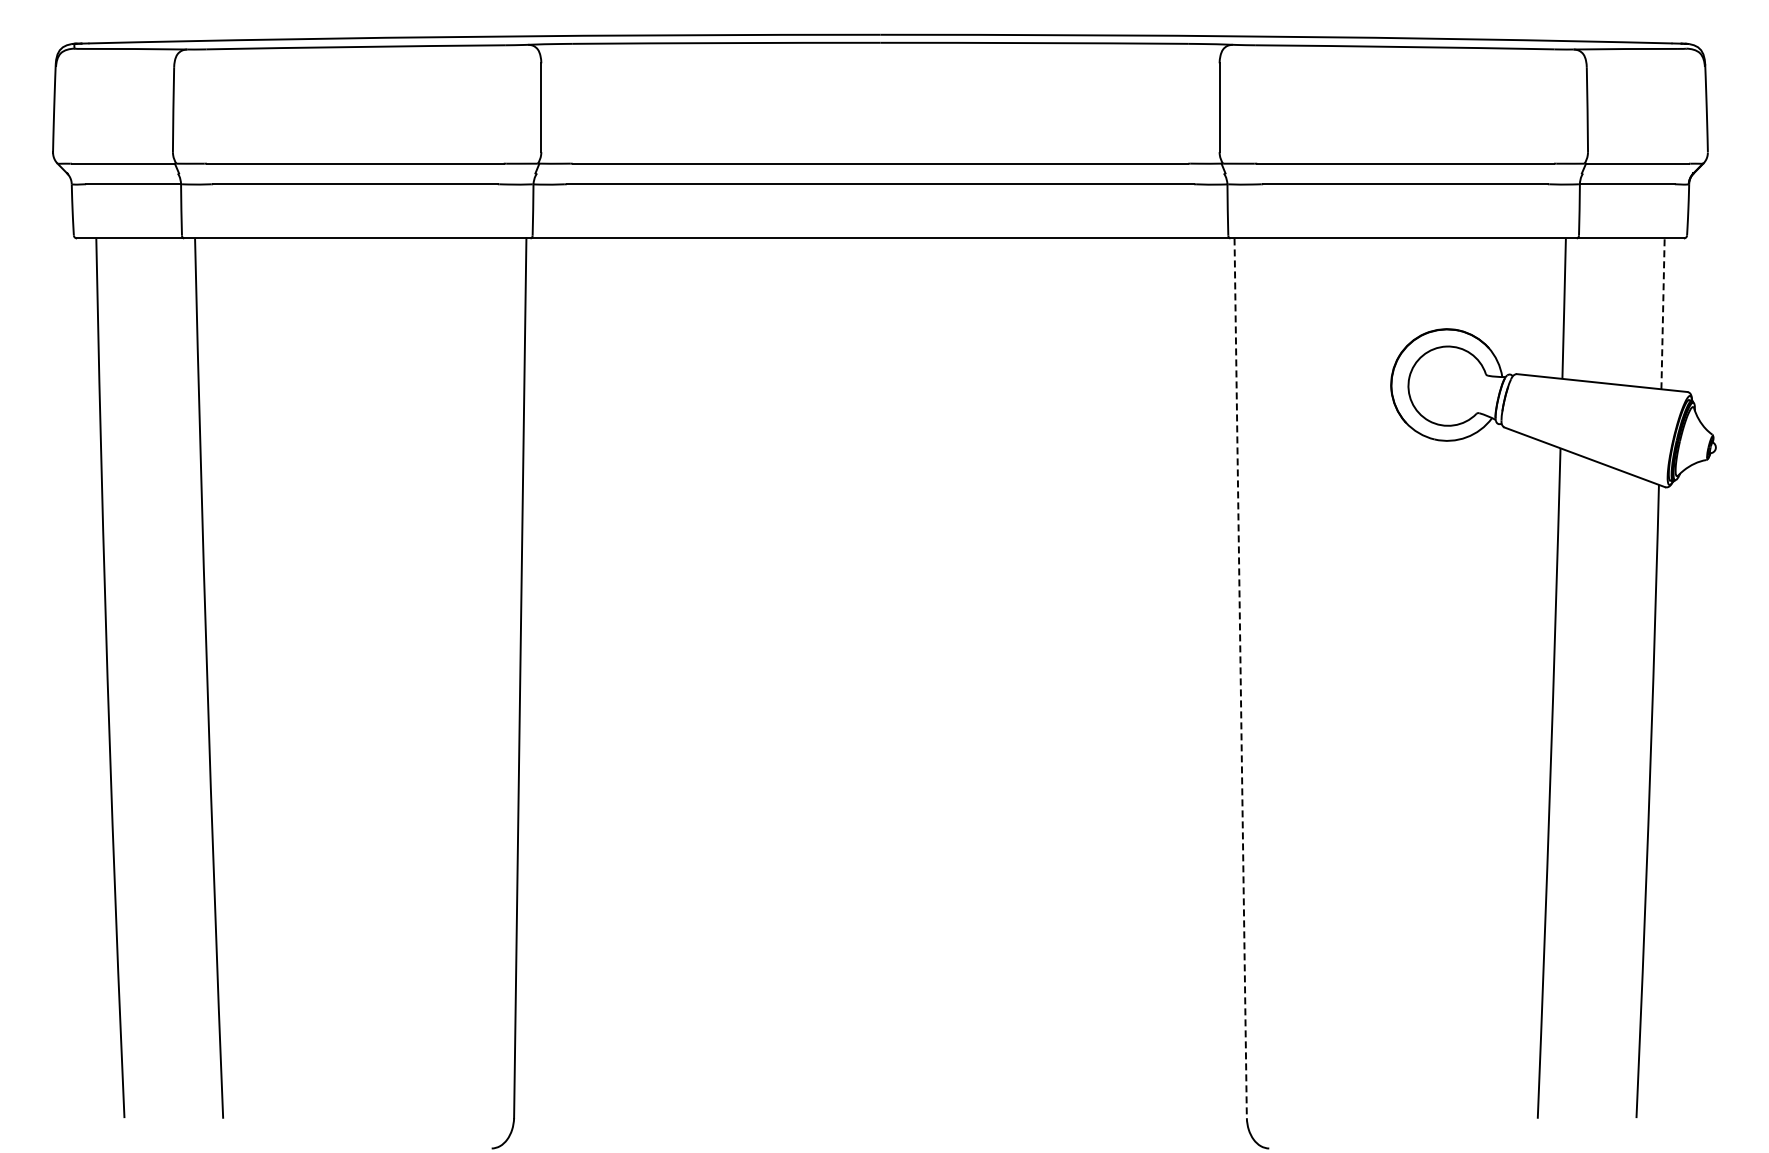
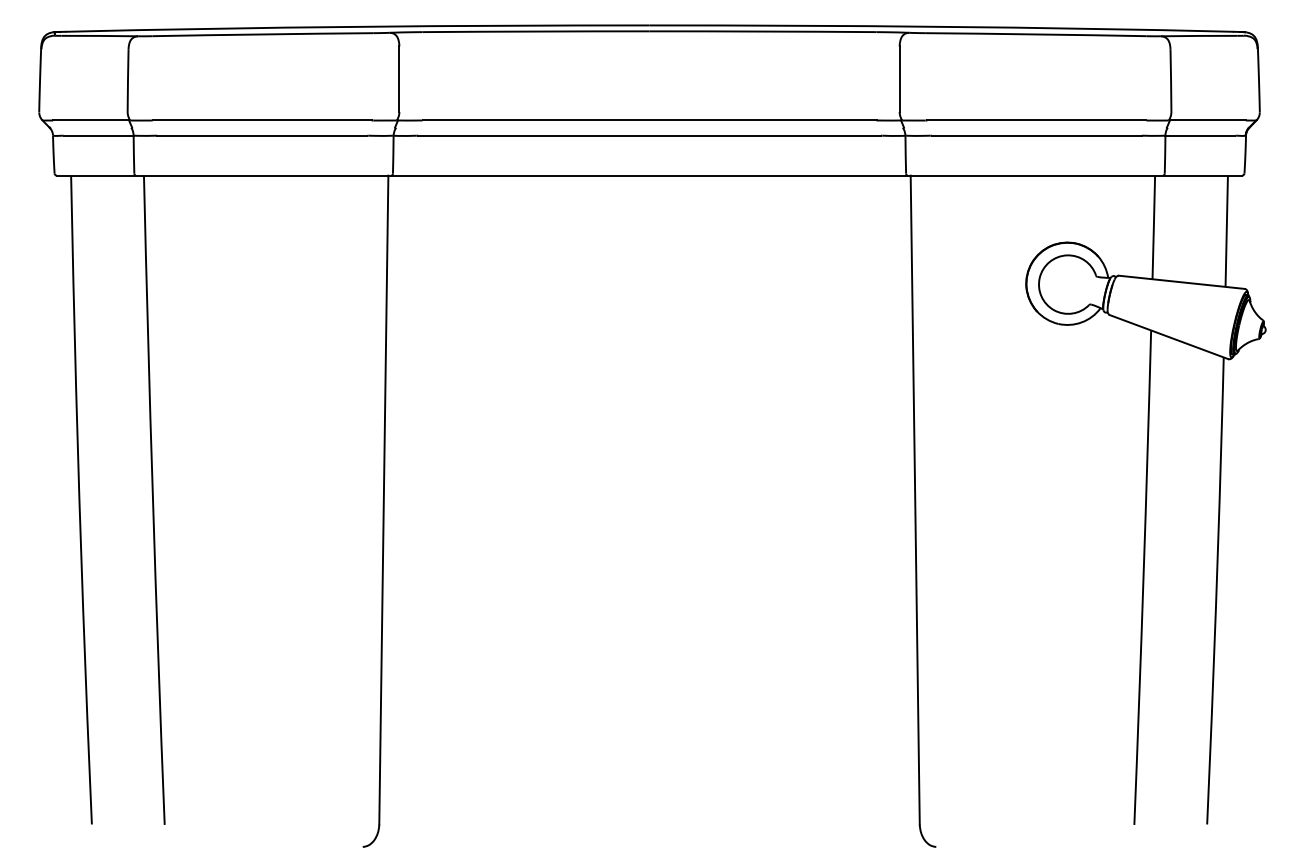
line: (1663, 314) -> (1227, 231), dashed -> solid
line: (1240, 678) -> (915, 500), dashed -> solid

